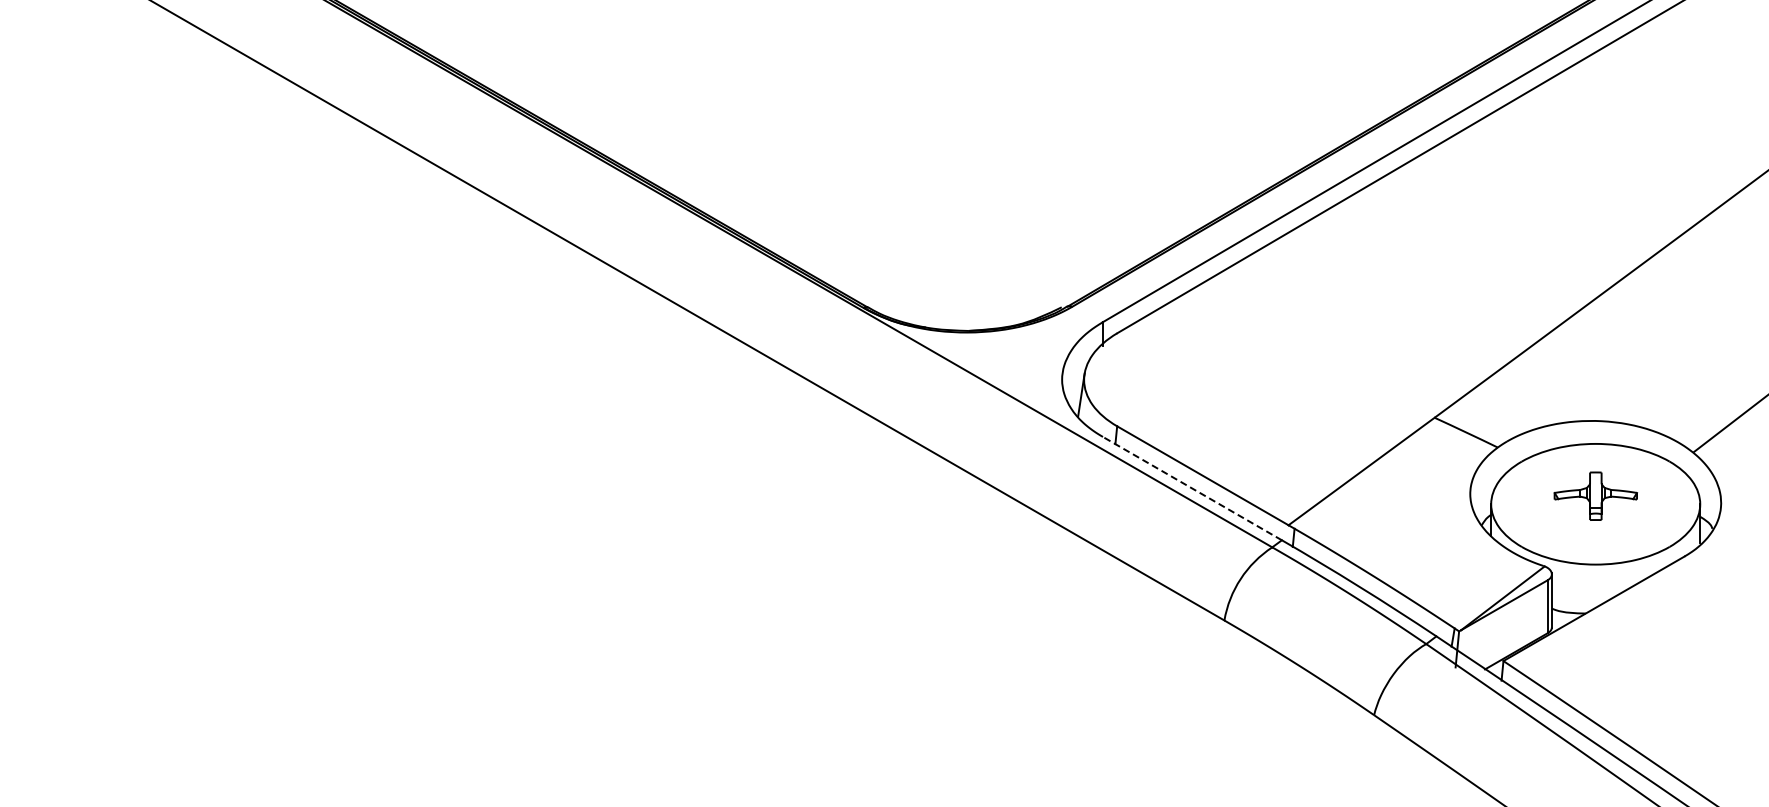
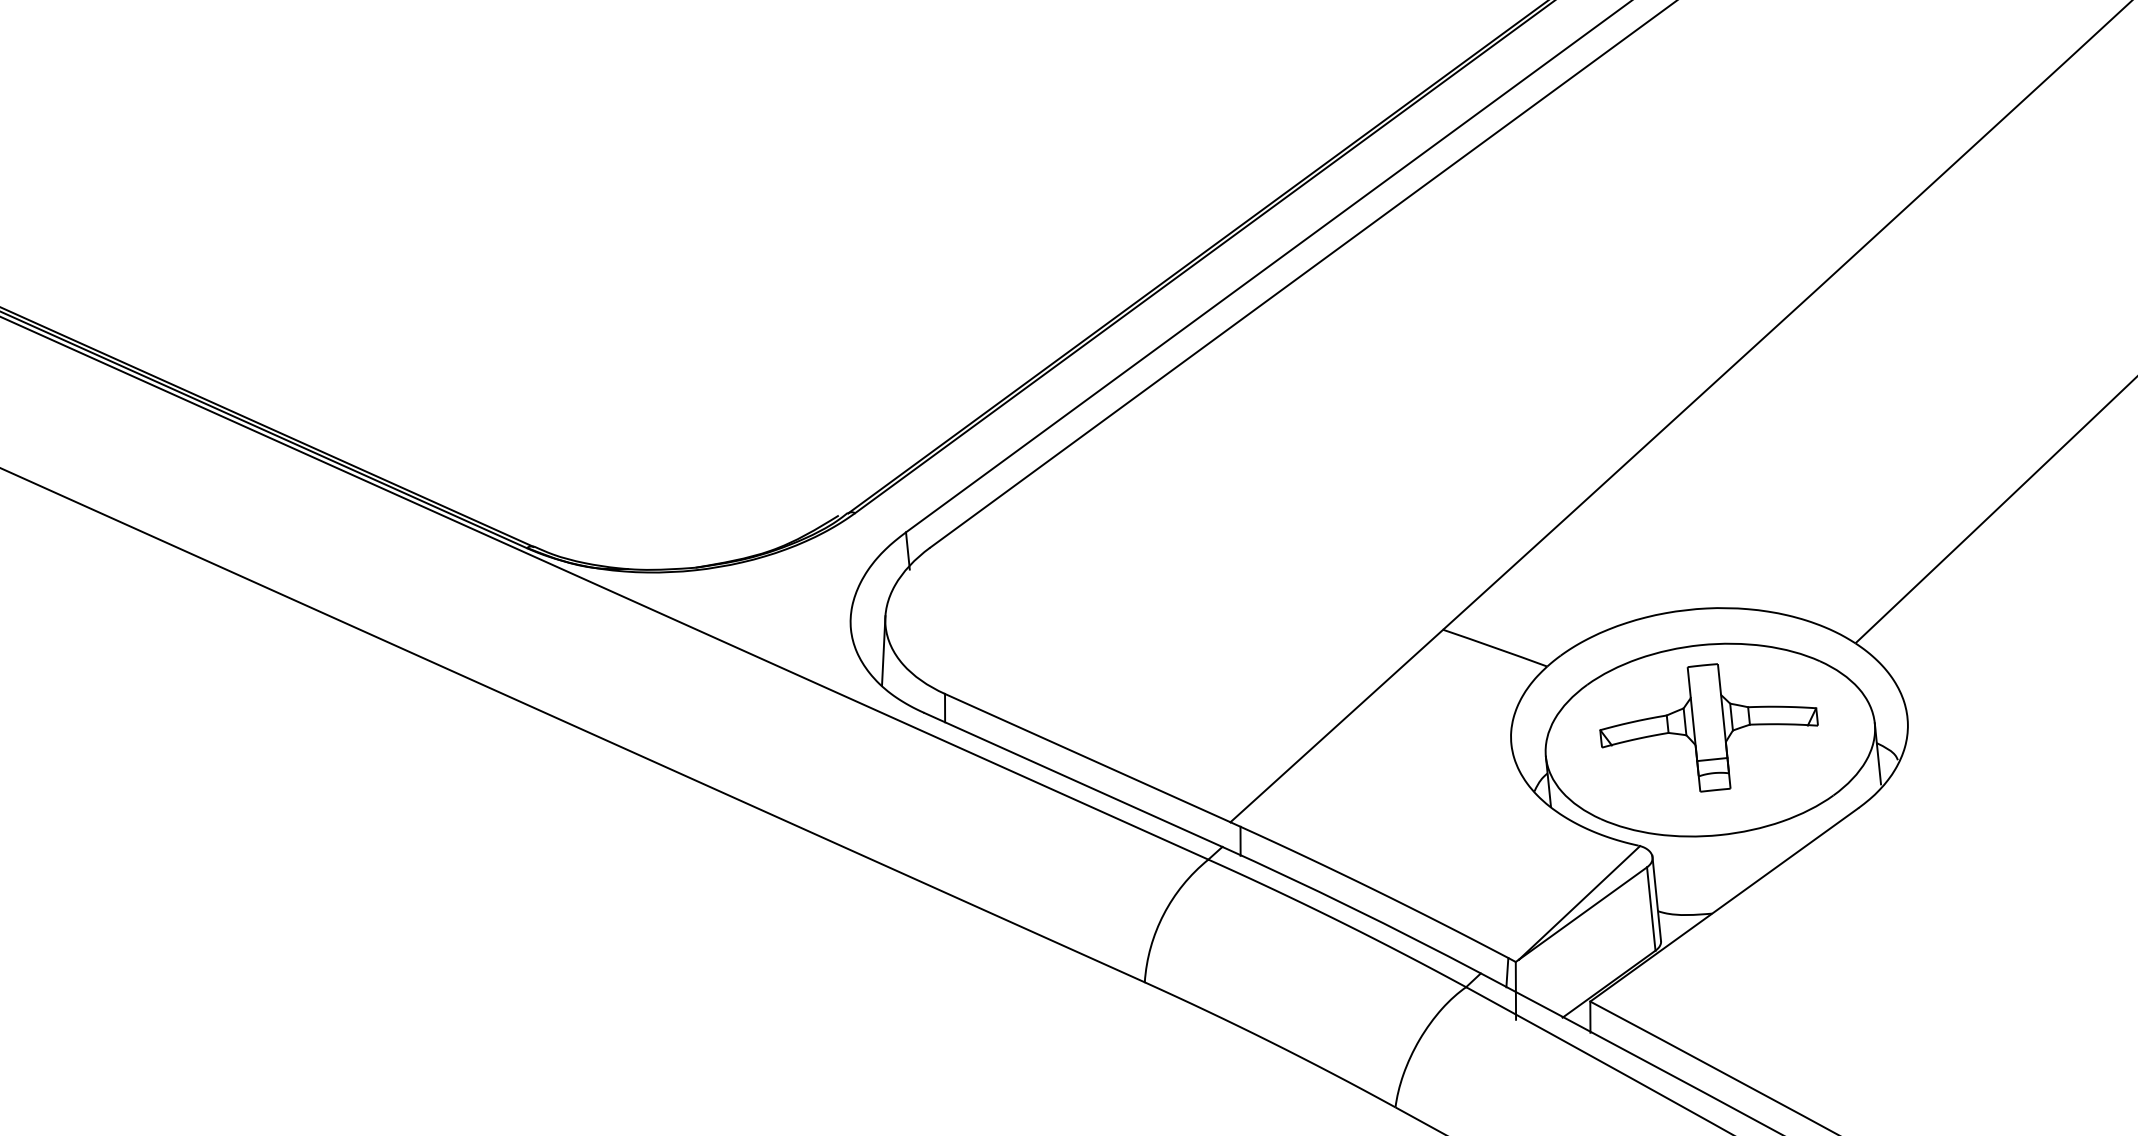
line: (1192, 488) -> (1073, 779), dashed -> solid
part: (1595, 495) -> (1708, 726), size x1.67

